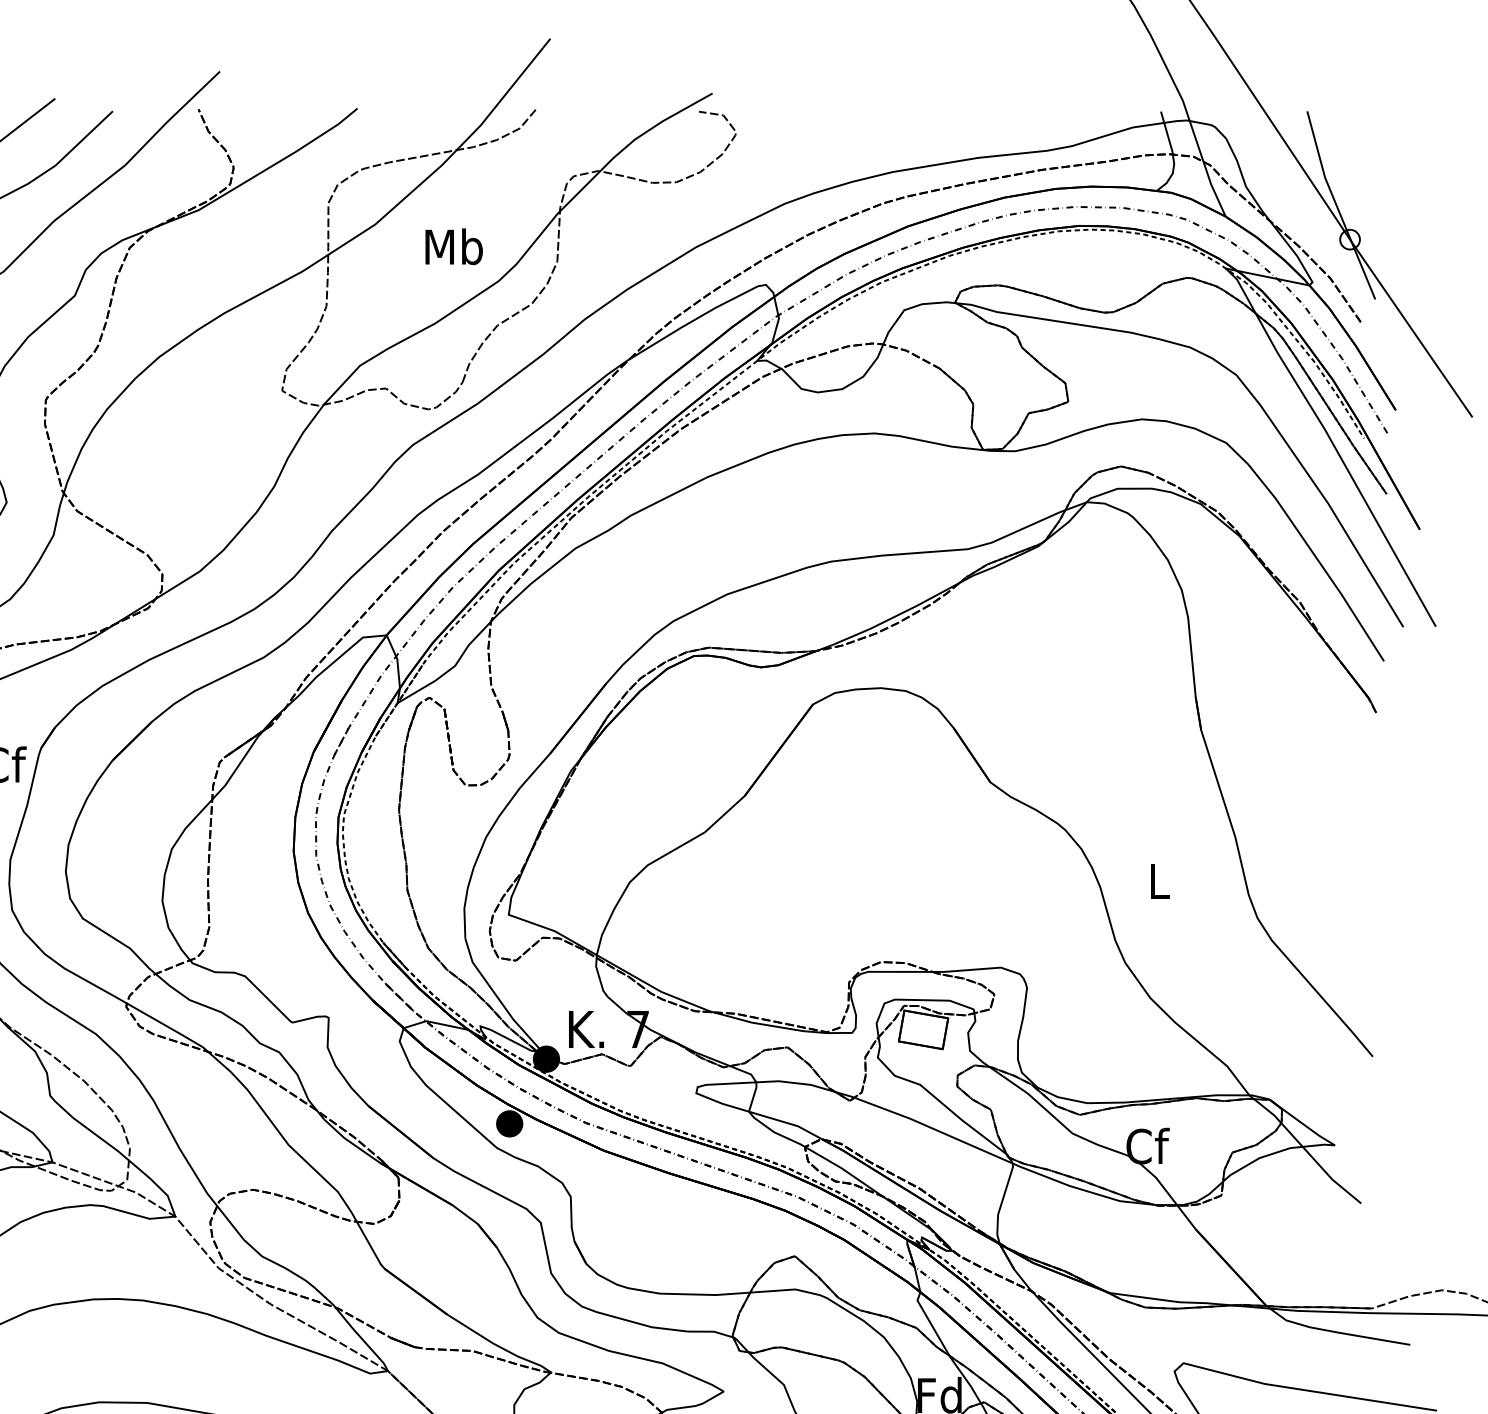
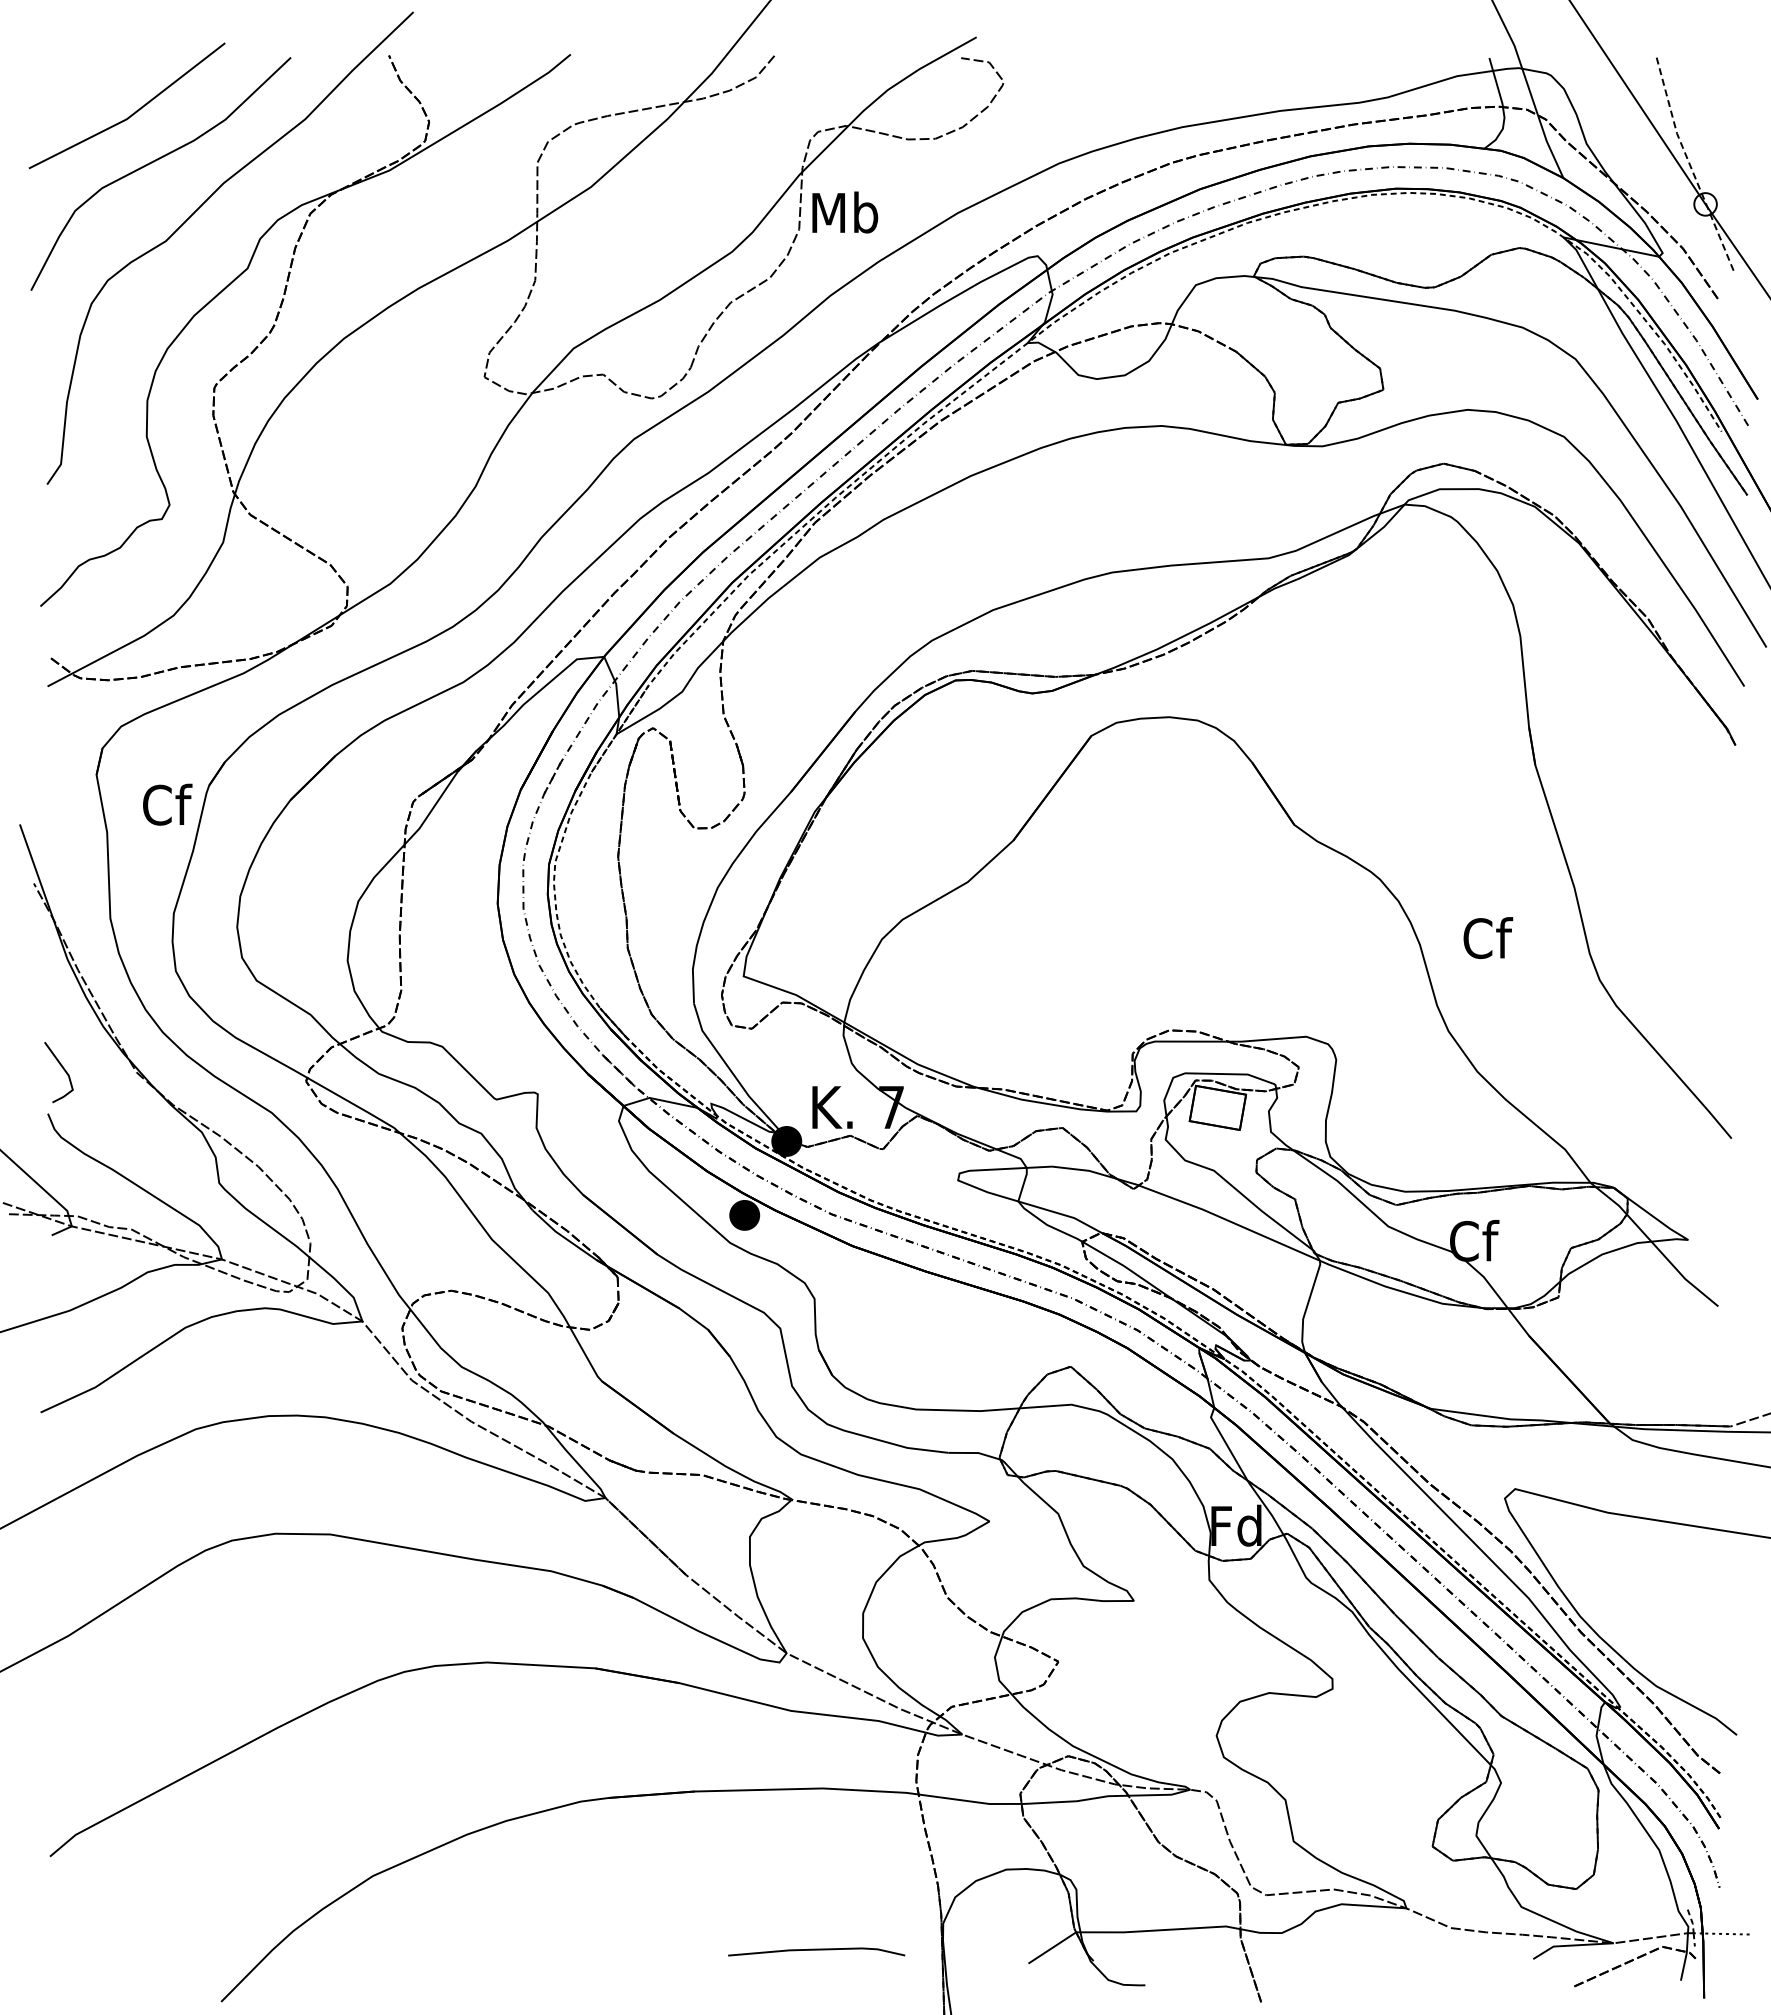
line: (1336, 206) -> (1690, 166), solid -> dashed
text: (454, 246) -> (845, 212), moved
text: (1160, 881) -> (1488, 938), L -> Cf

